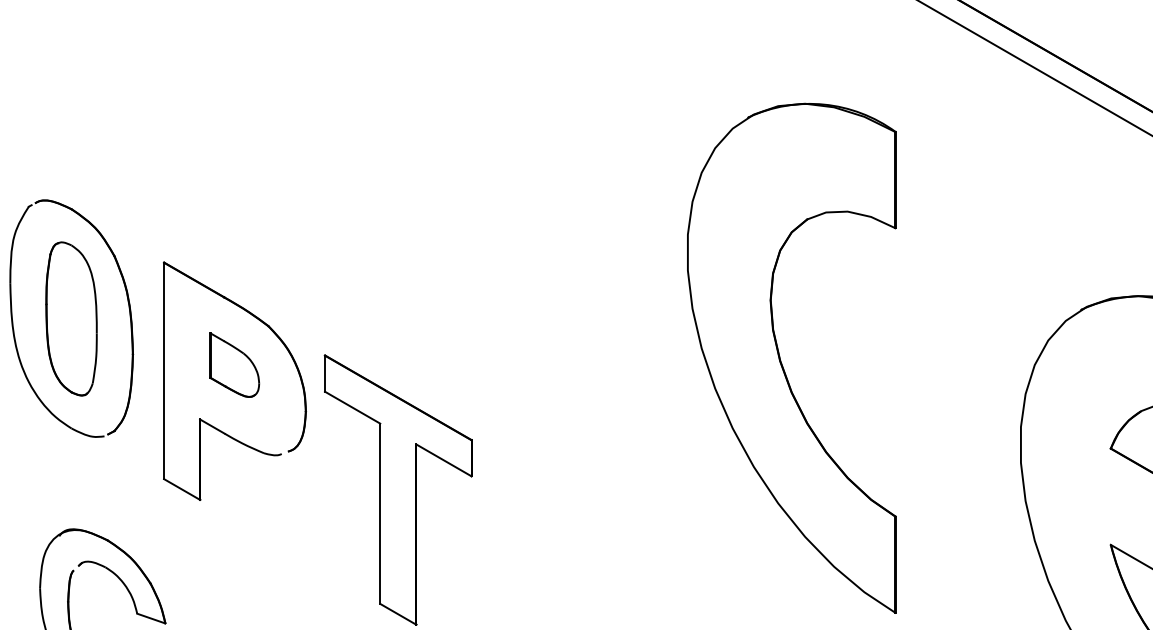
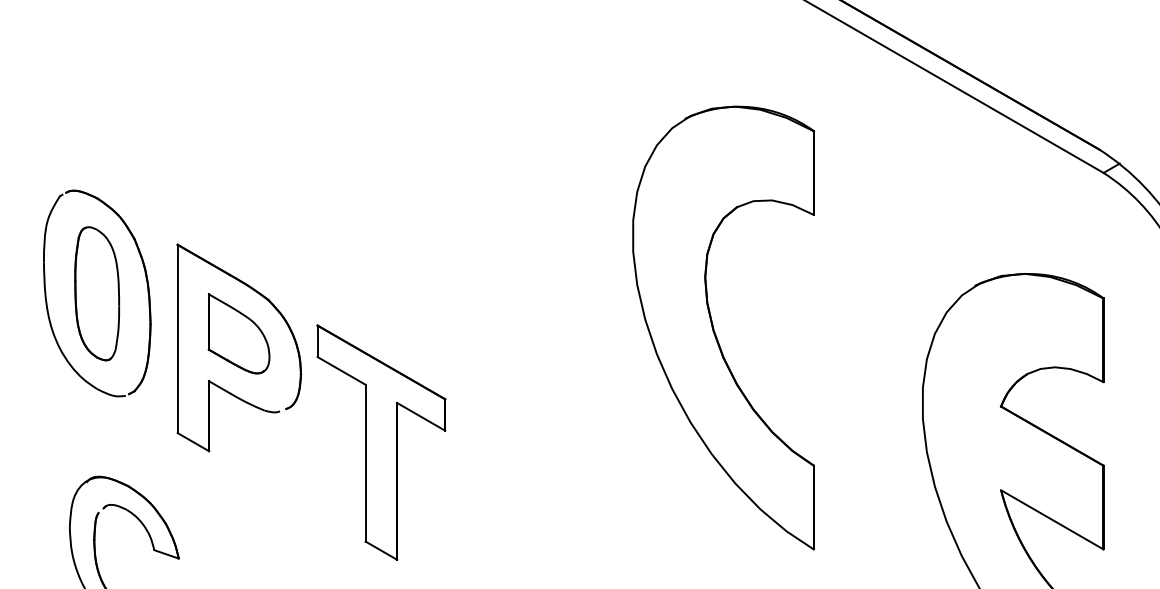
part: (234, 364) -> (238, 333), size x1.43

